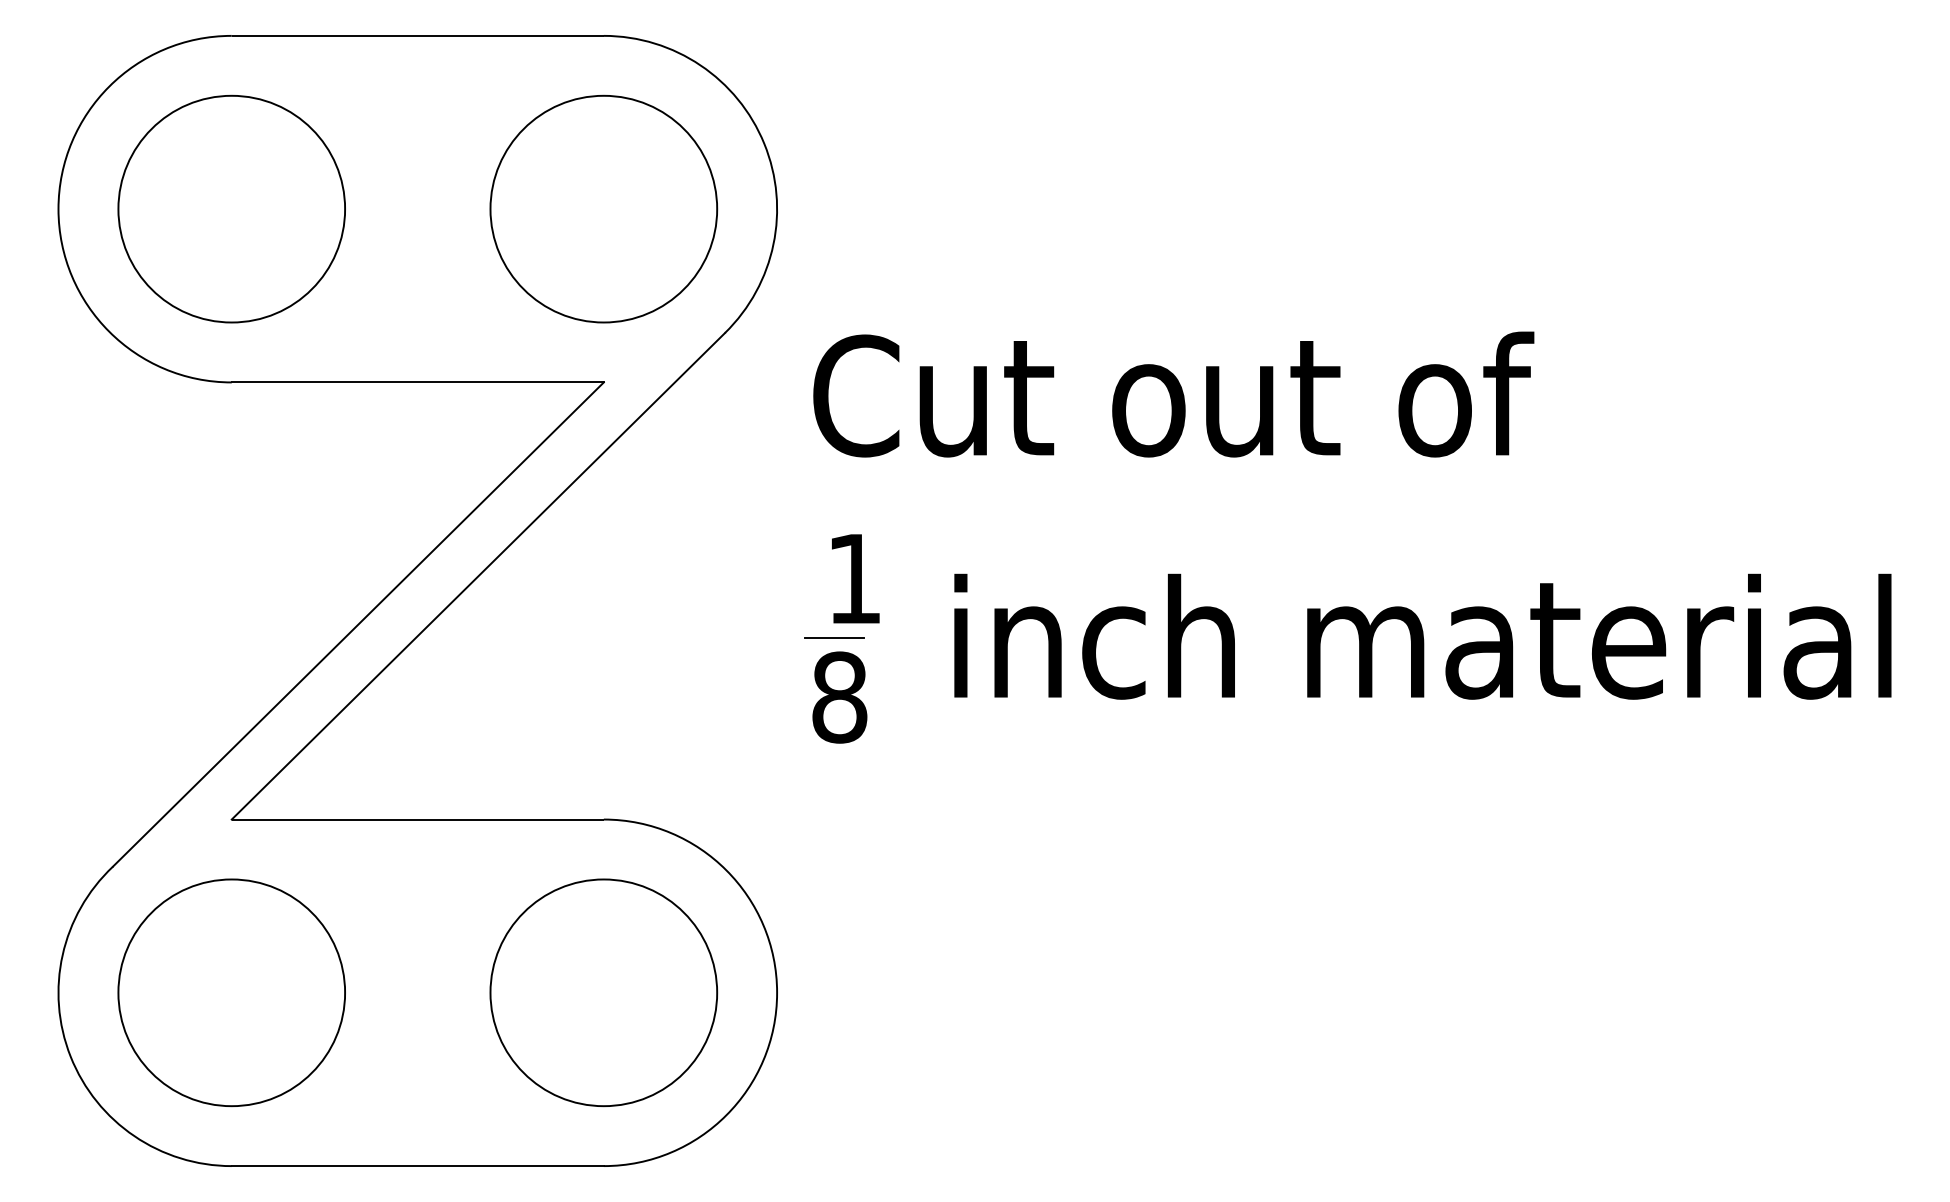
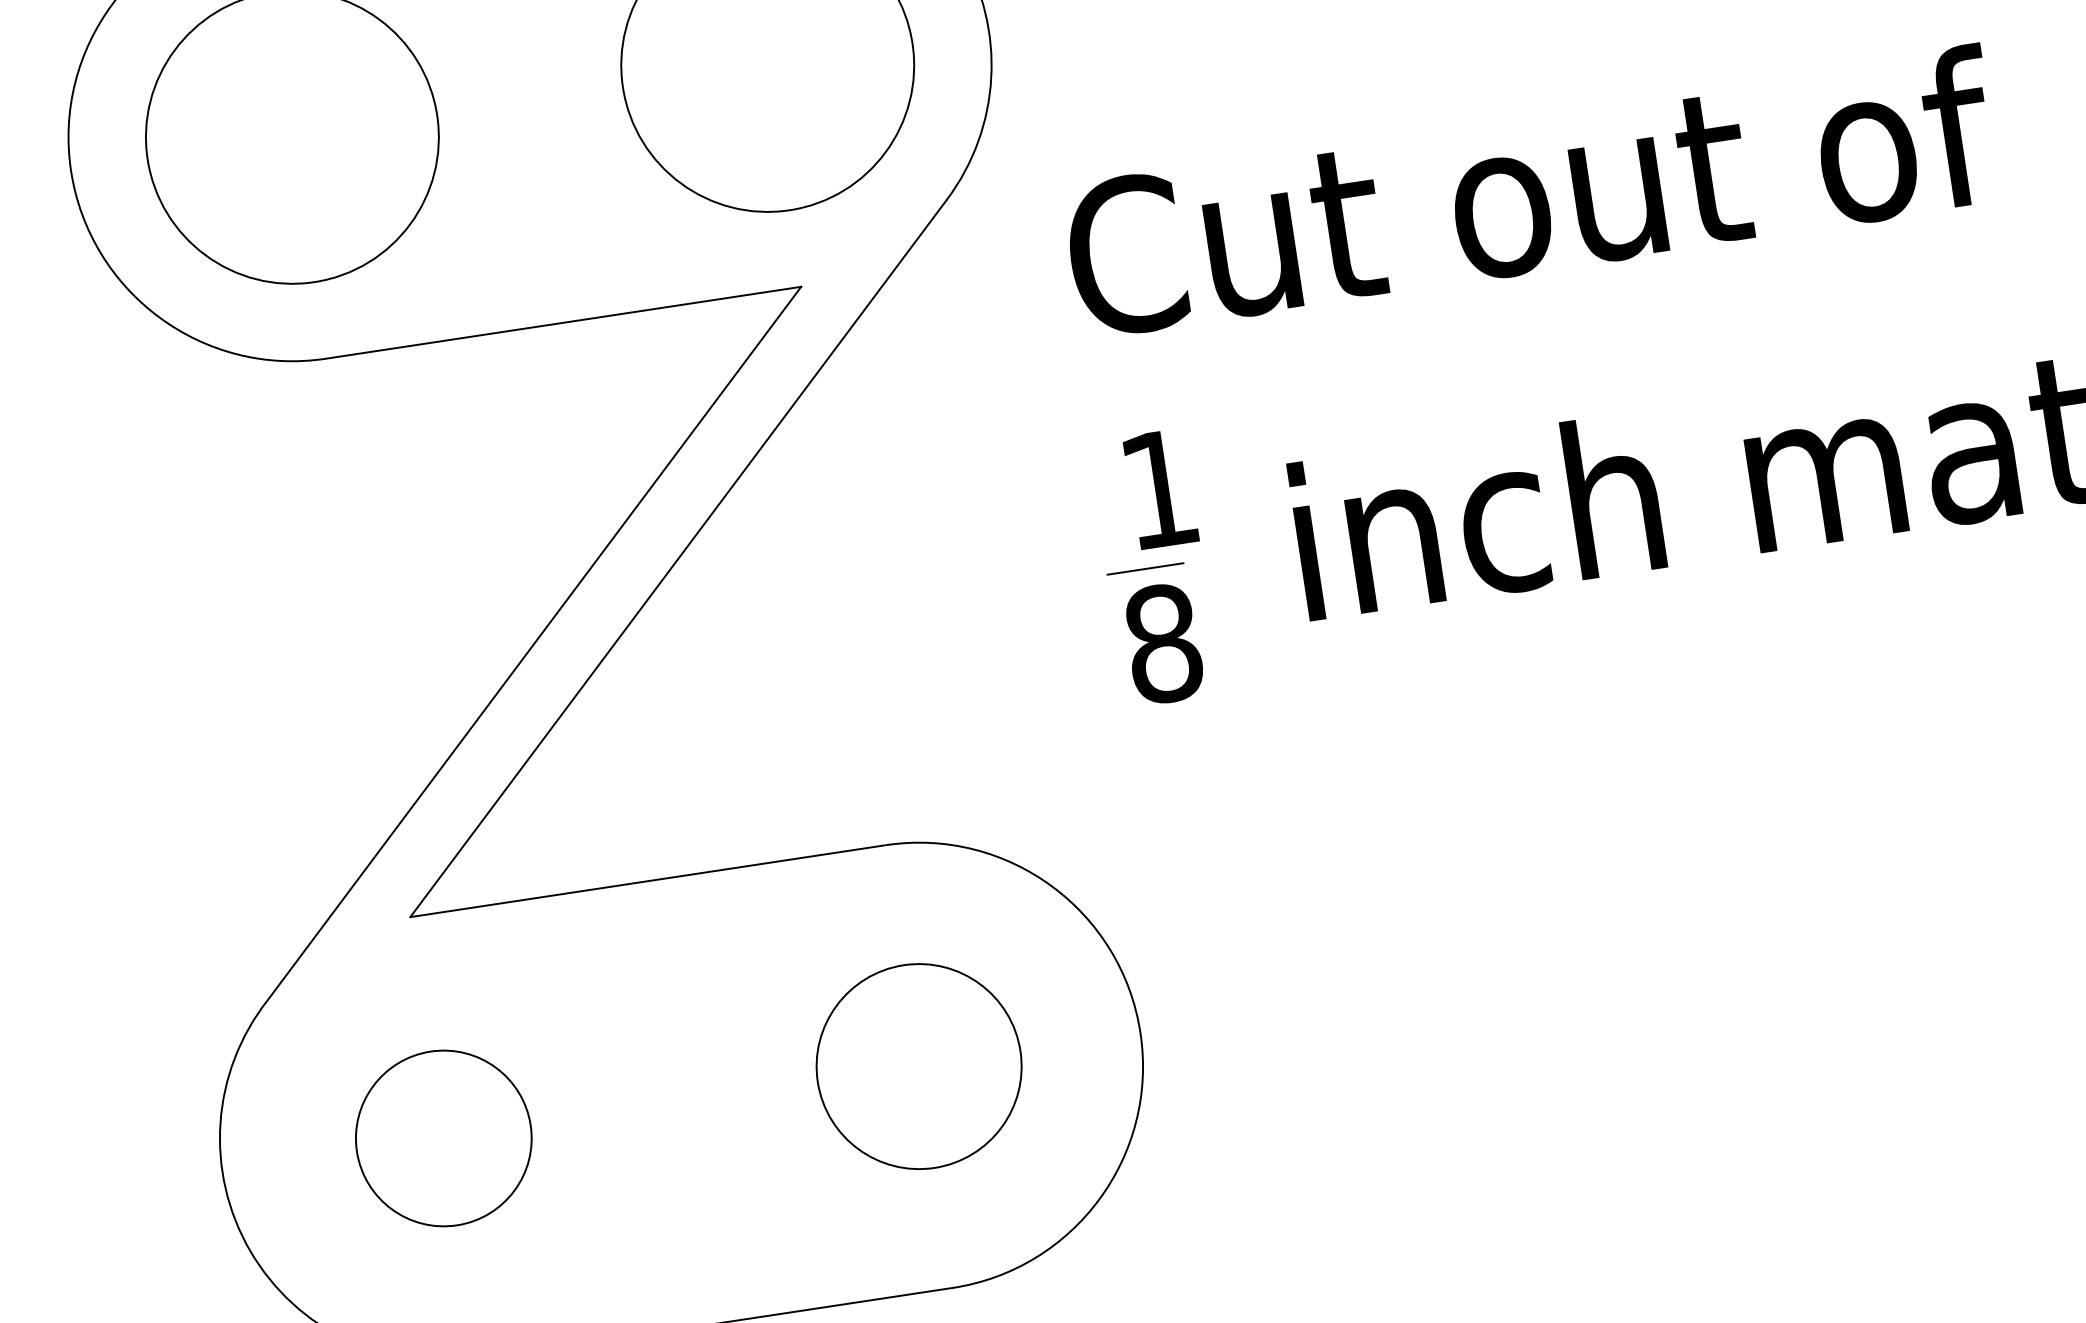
circle: (231, 992) -> (443, 1138), size x0.6
circle: (603, 992) -> (918, 1066), size x0.7

